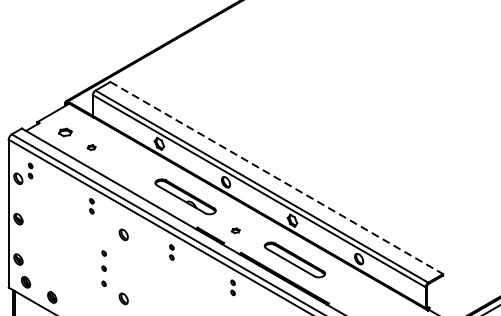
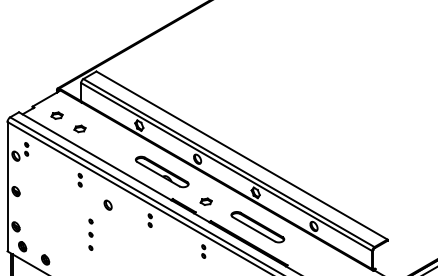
part: (91, 147) -> (79, 128), size x1.67
line: (277, 178) -> (242, 155), dashed -> solid
part: (235, 230) -> (205, 201), size x1.67
part: (123, 298) -> (107, 260), removed

